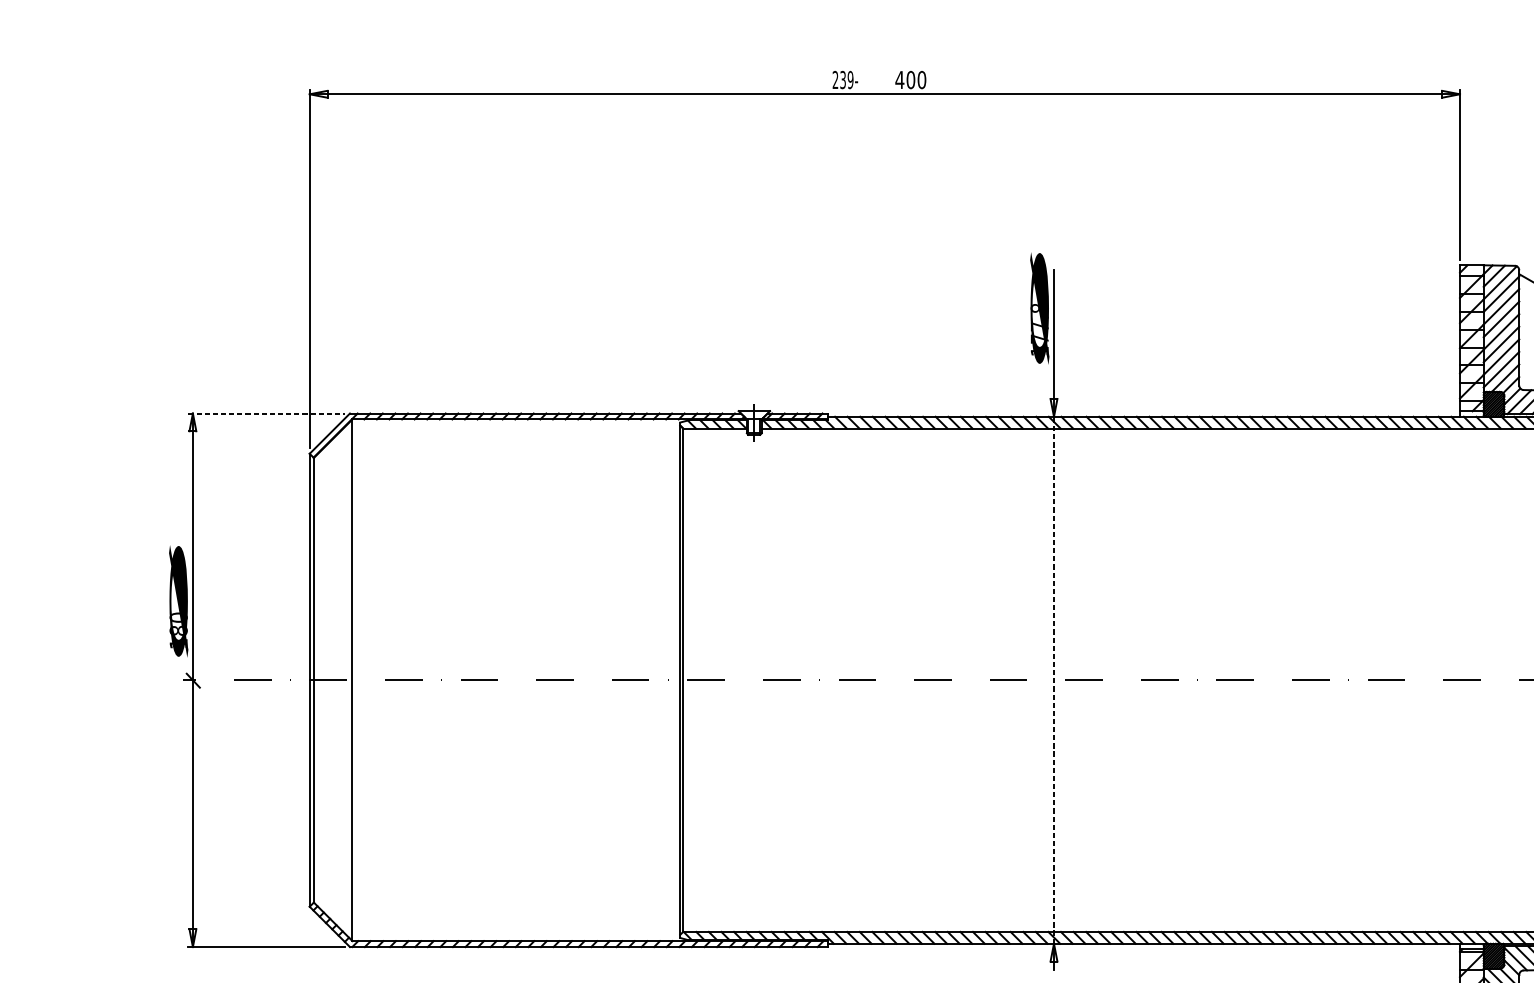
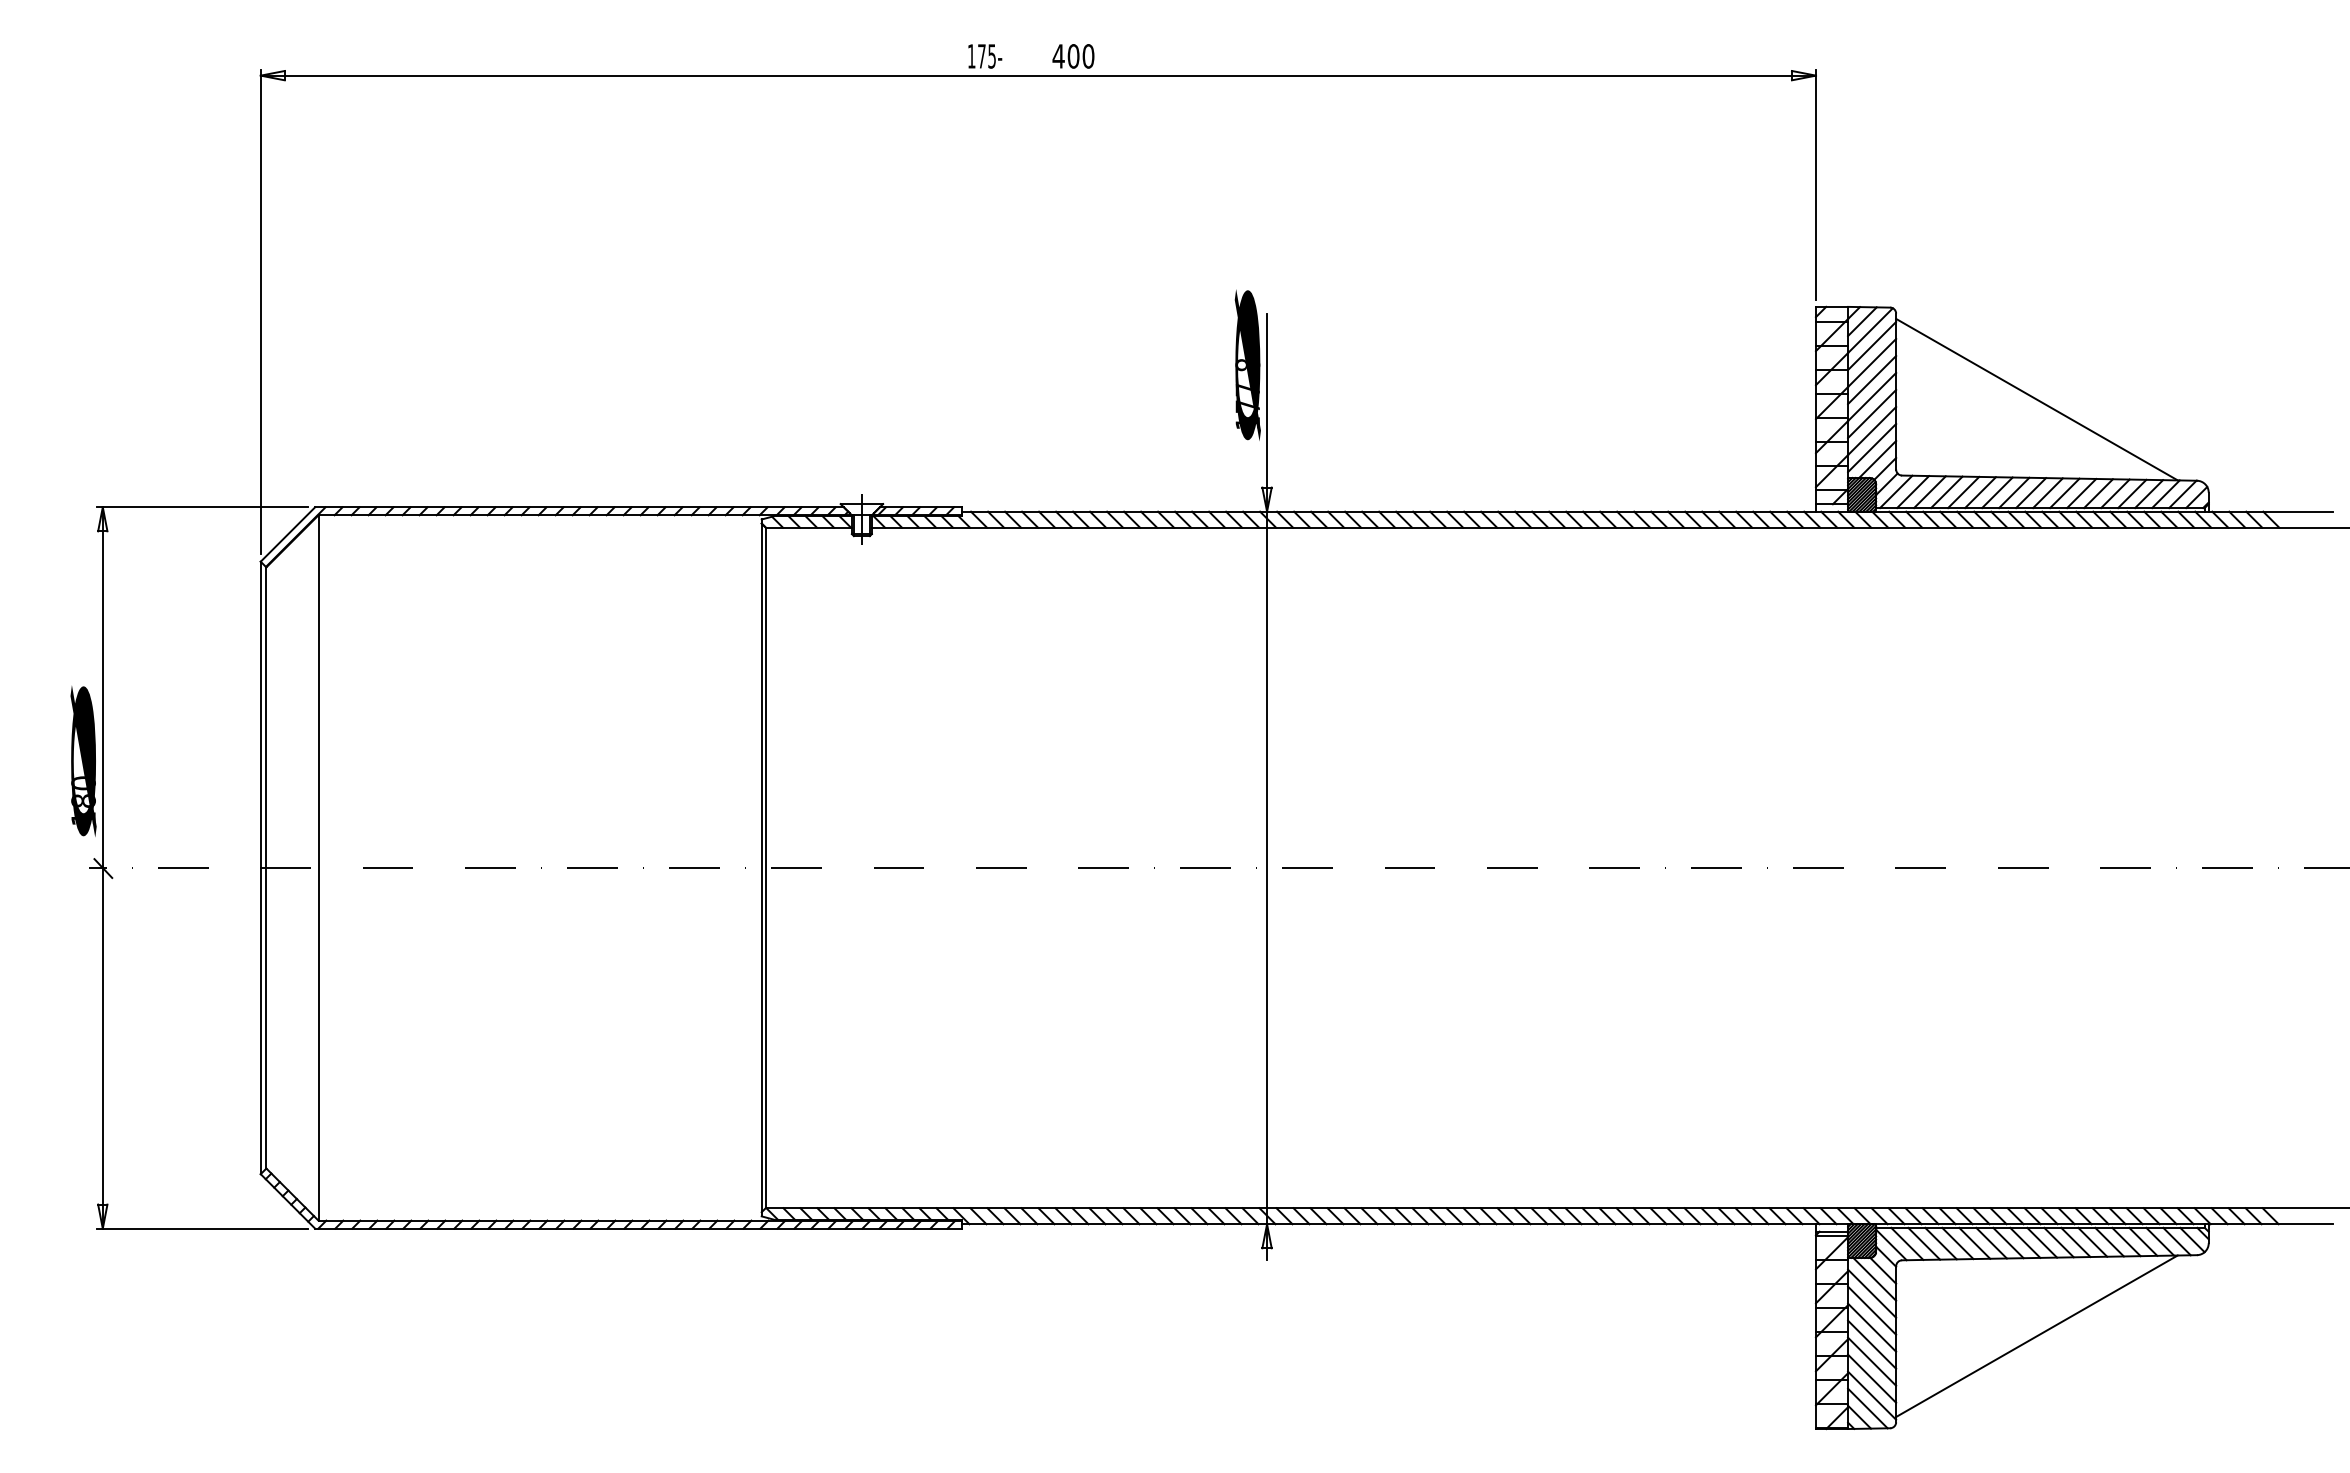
text: (842, 80) -> (981, 56), 239- -> 175-
line: (266, 413) -> (202, 507), dashed -> solid
line: (1054, 679) -> (1267, 867), dashed -> solid

